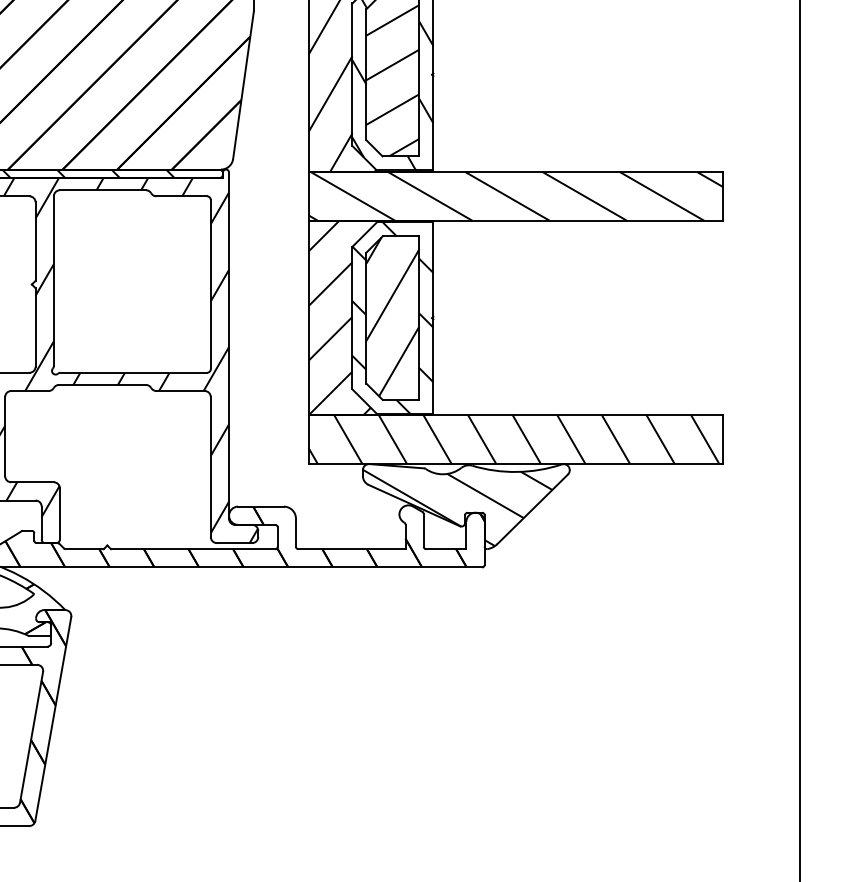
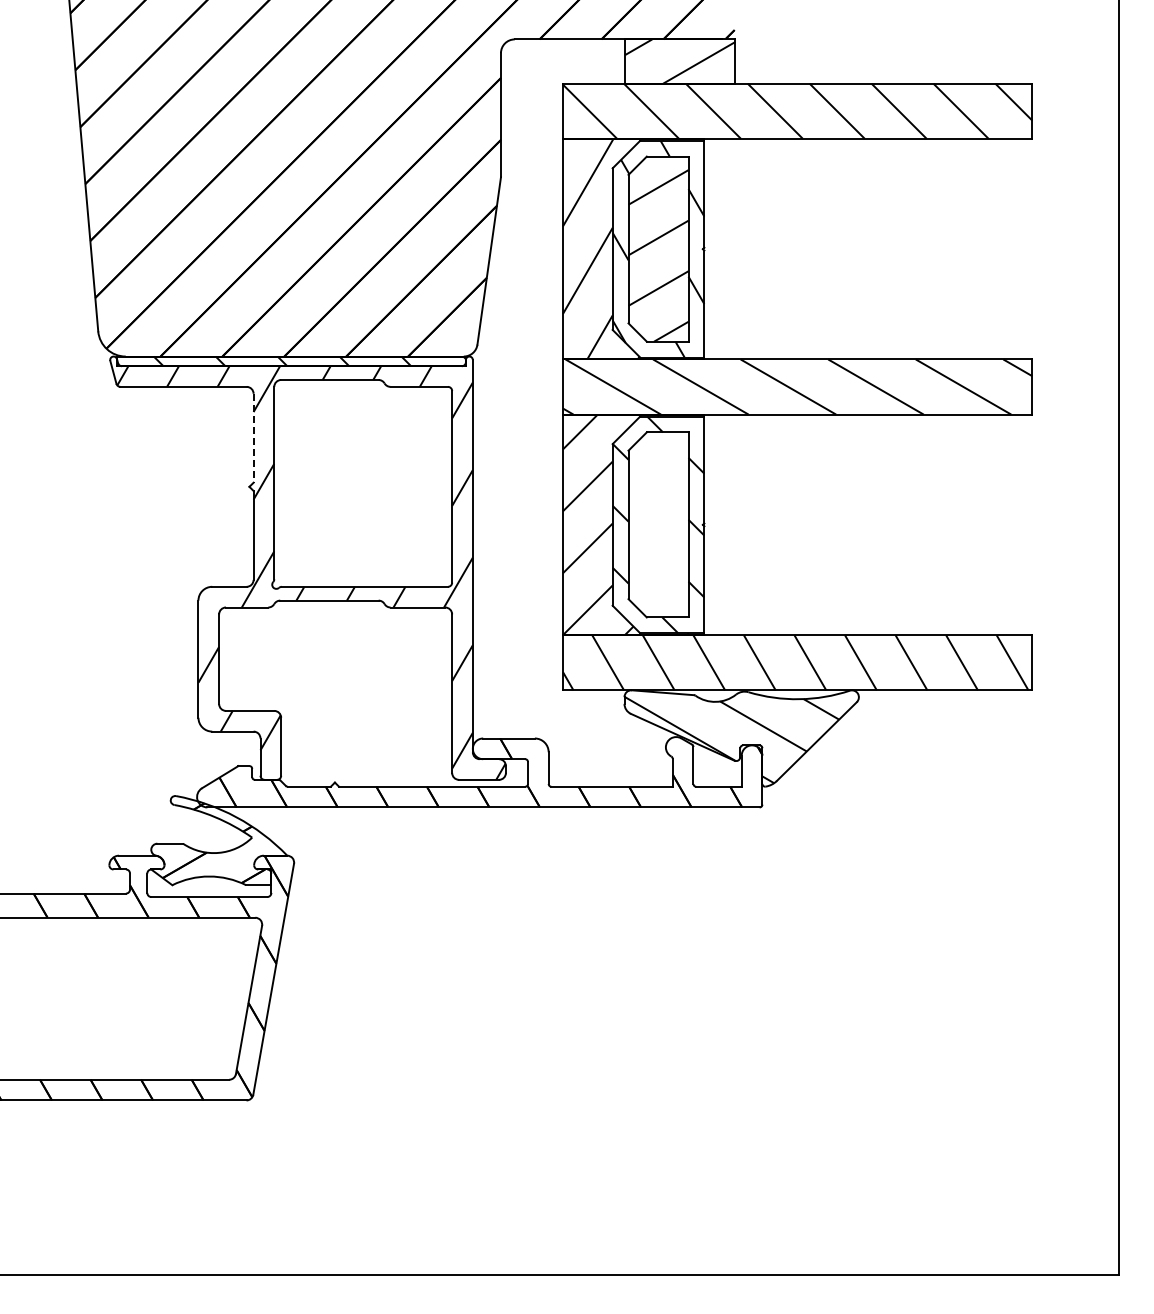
line: (35, 241) -> (253, 438), solid -> dashed
hatch: (392, 316) -> (658, 523), removed

